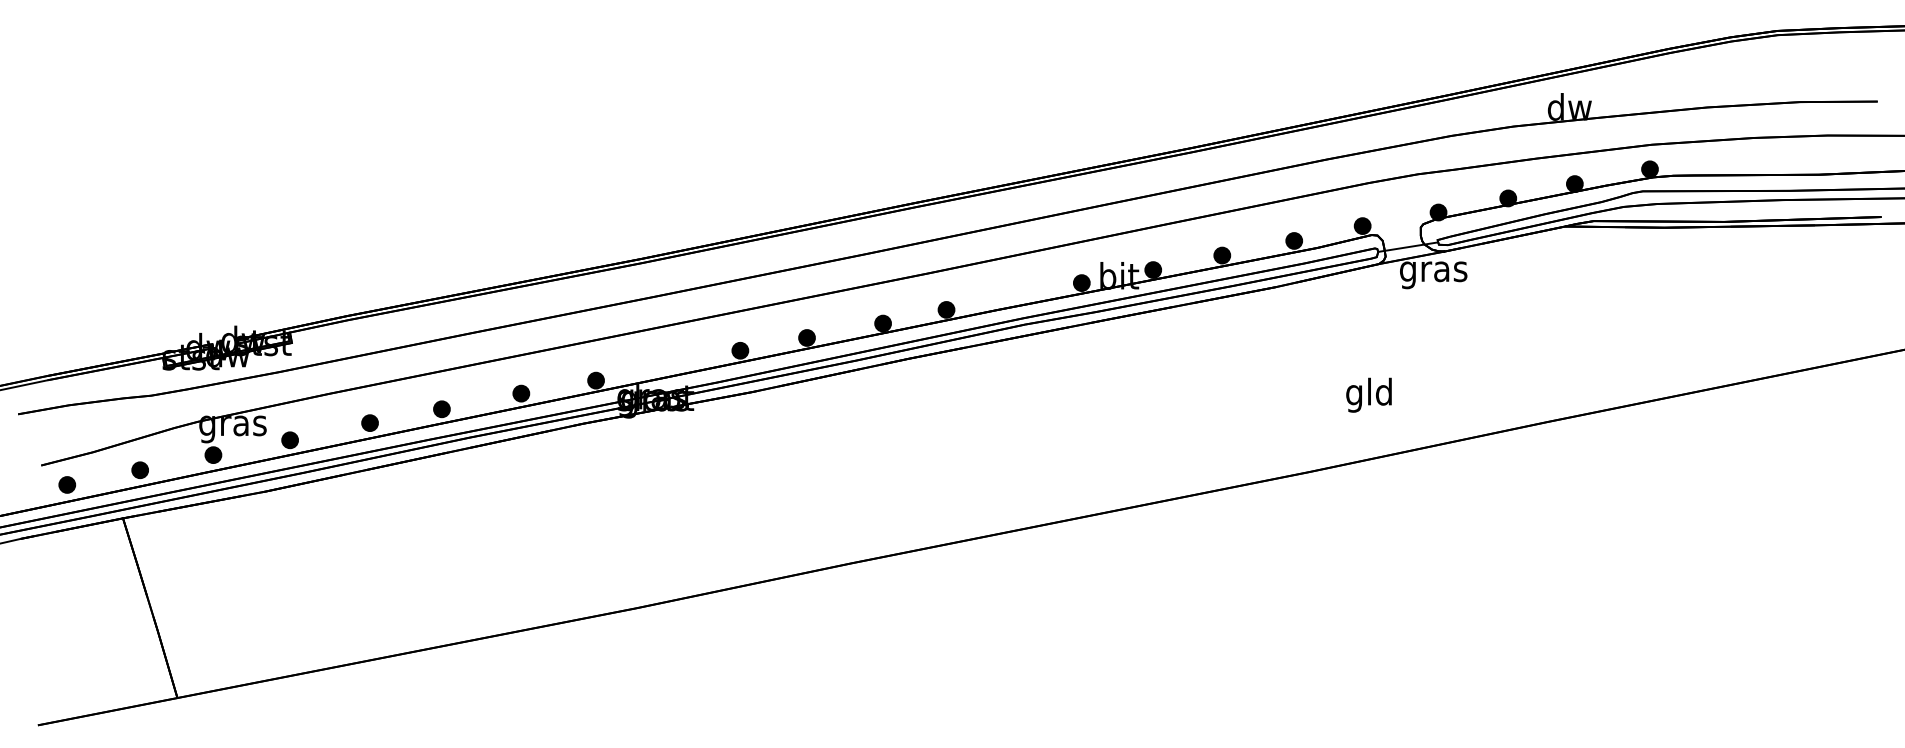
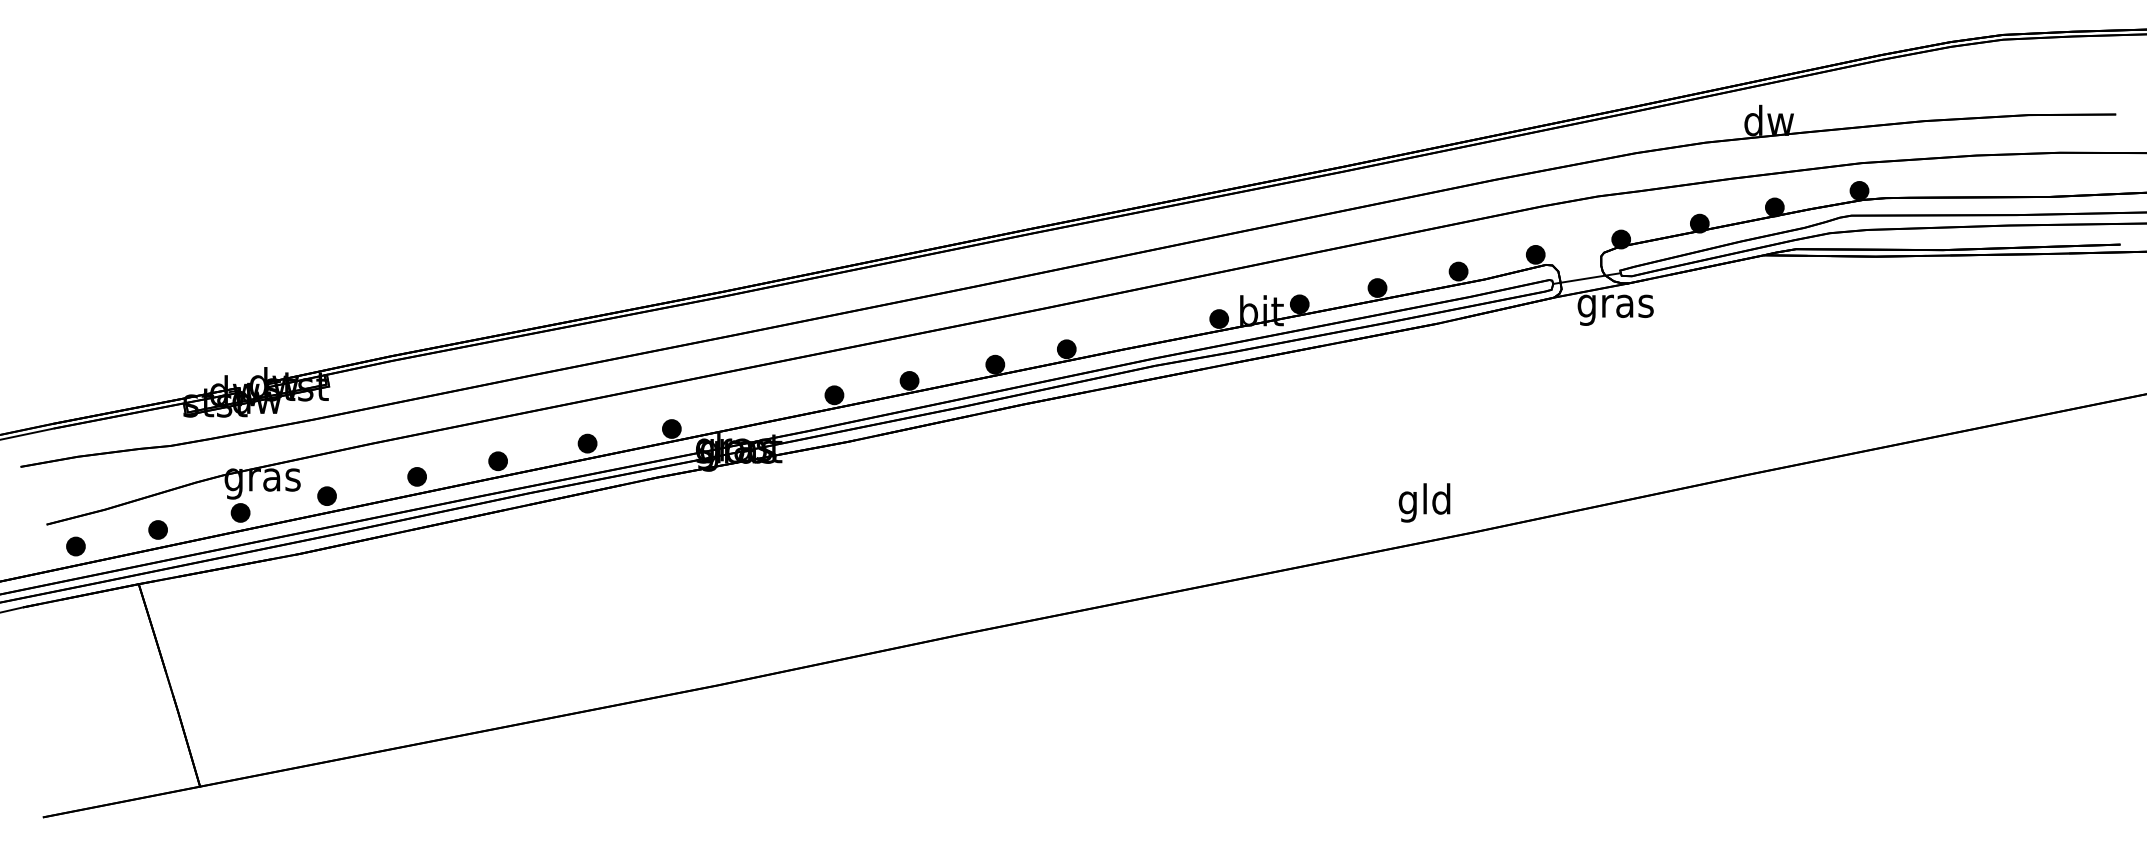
text: (1368, 394) -> (1423, 502), moved

